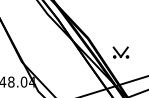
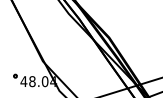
part: (120, 53) -> (141, 52), removed

